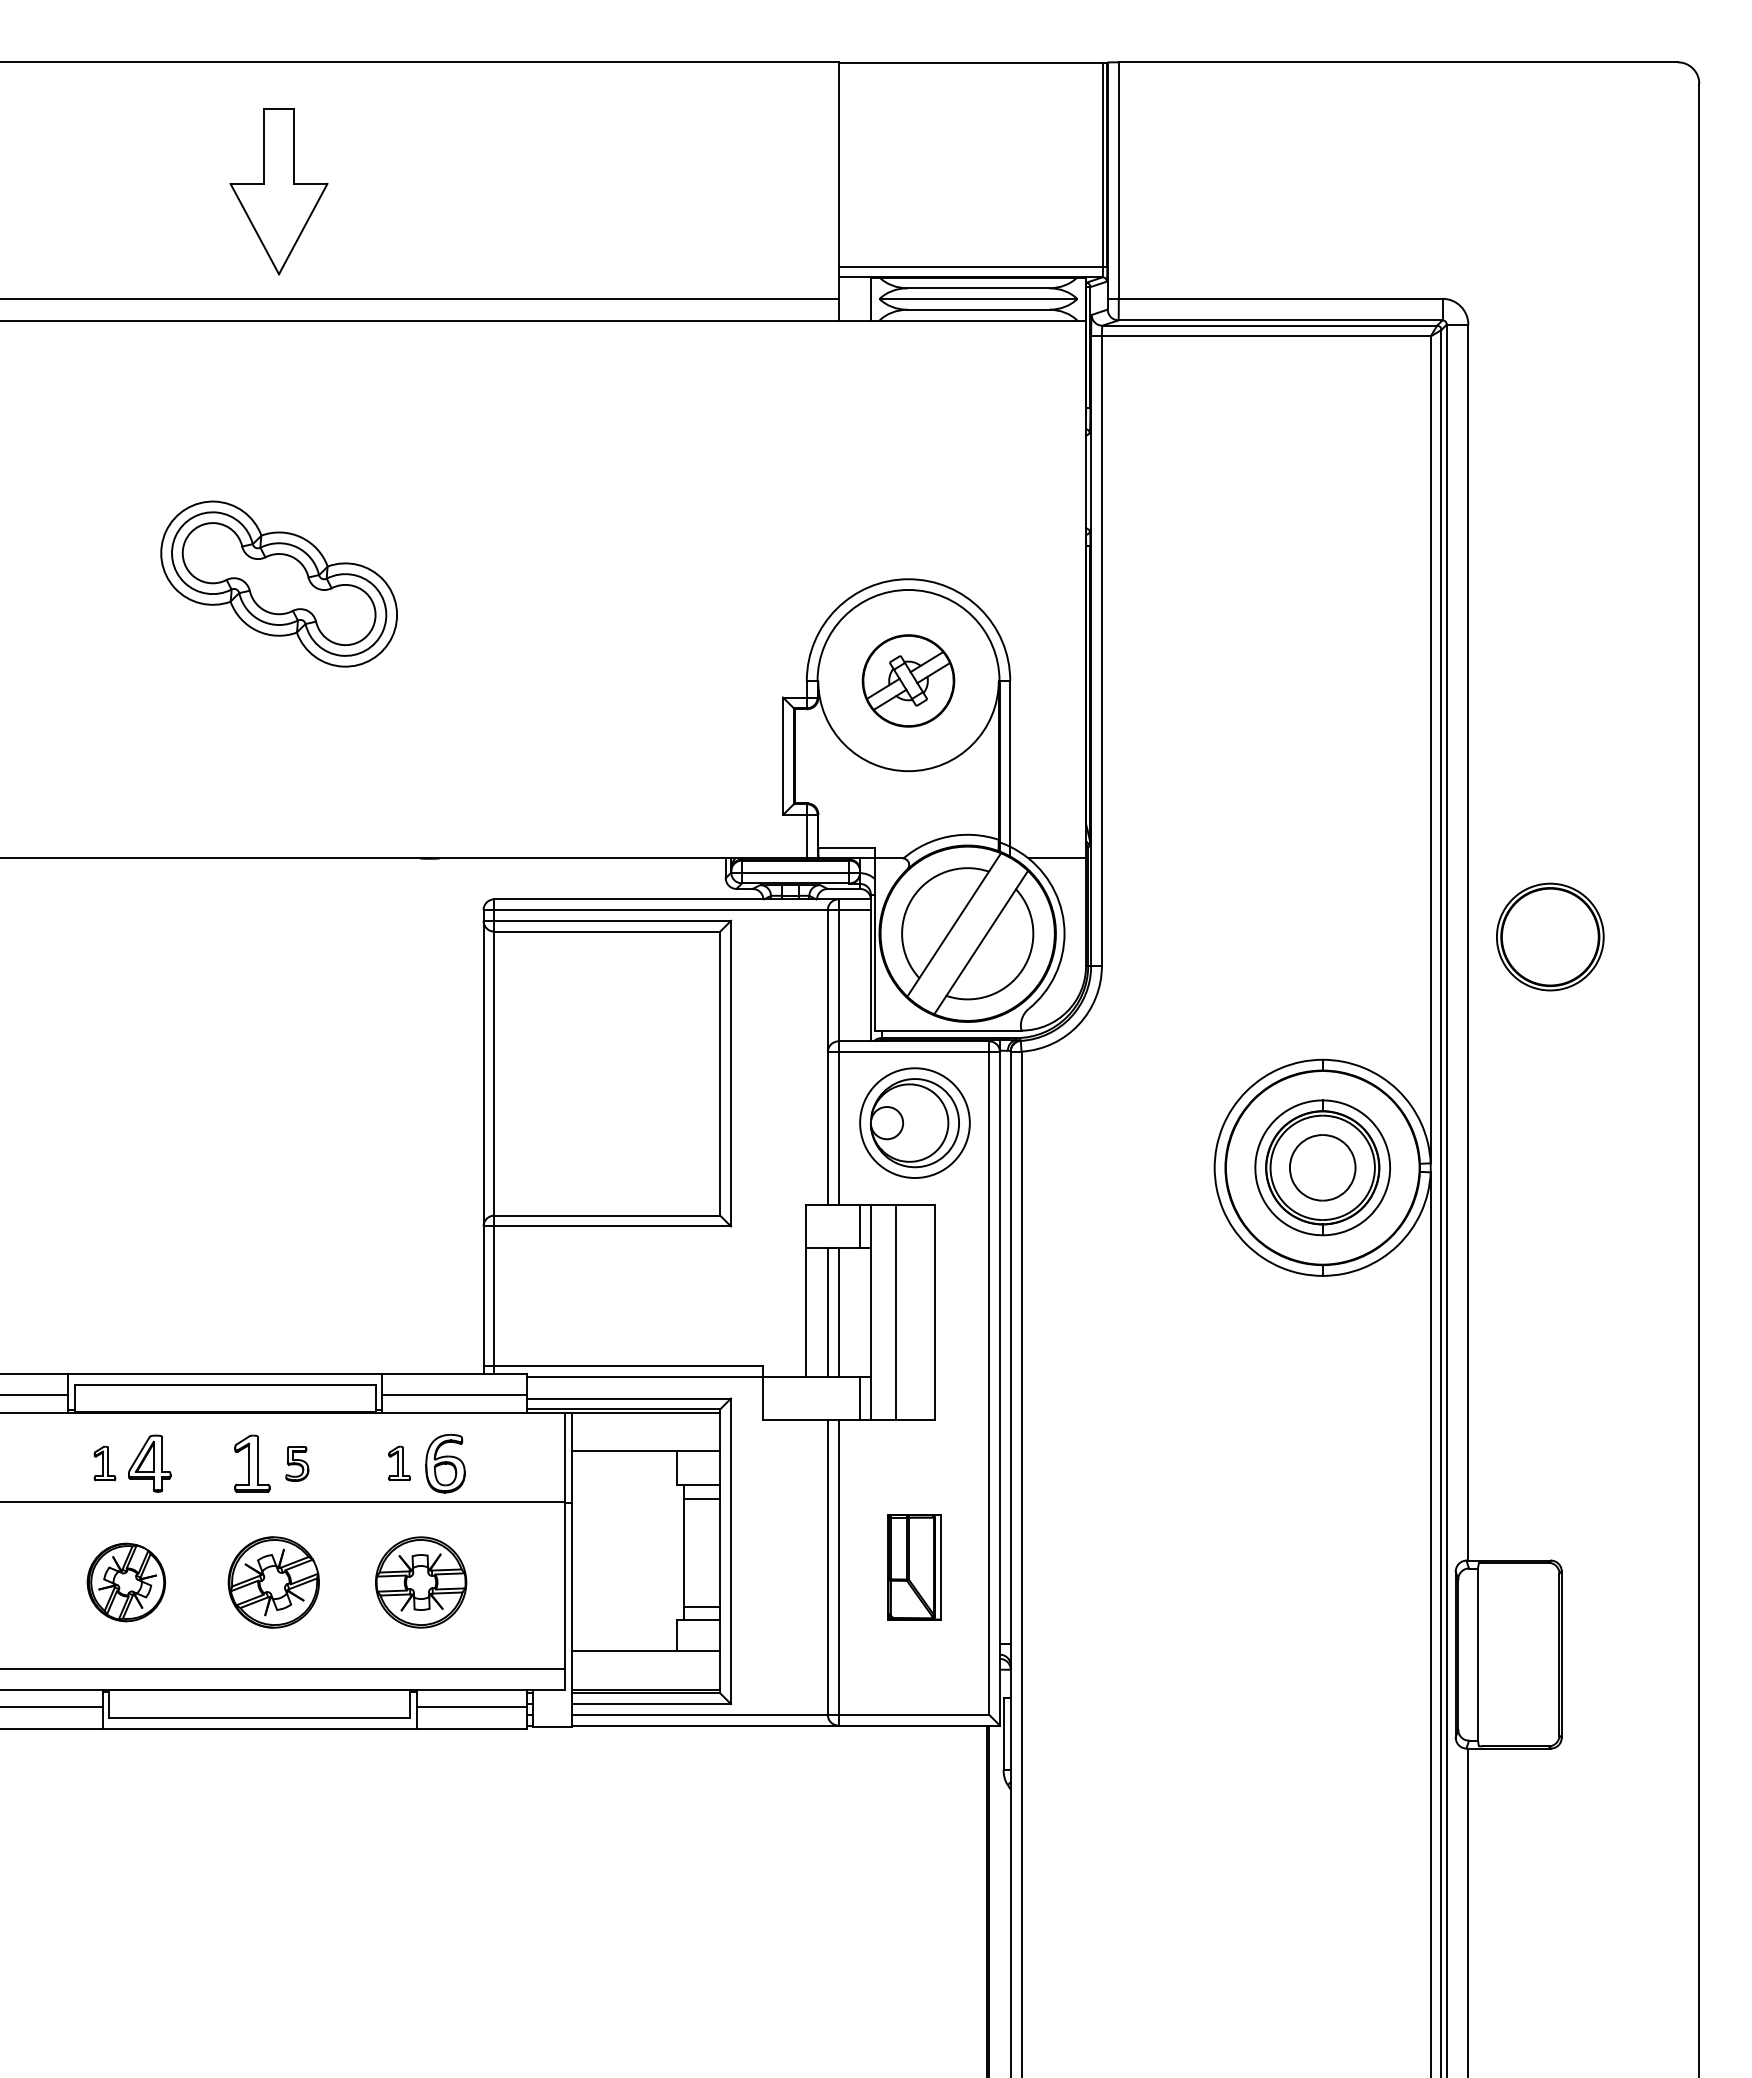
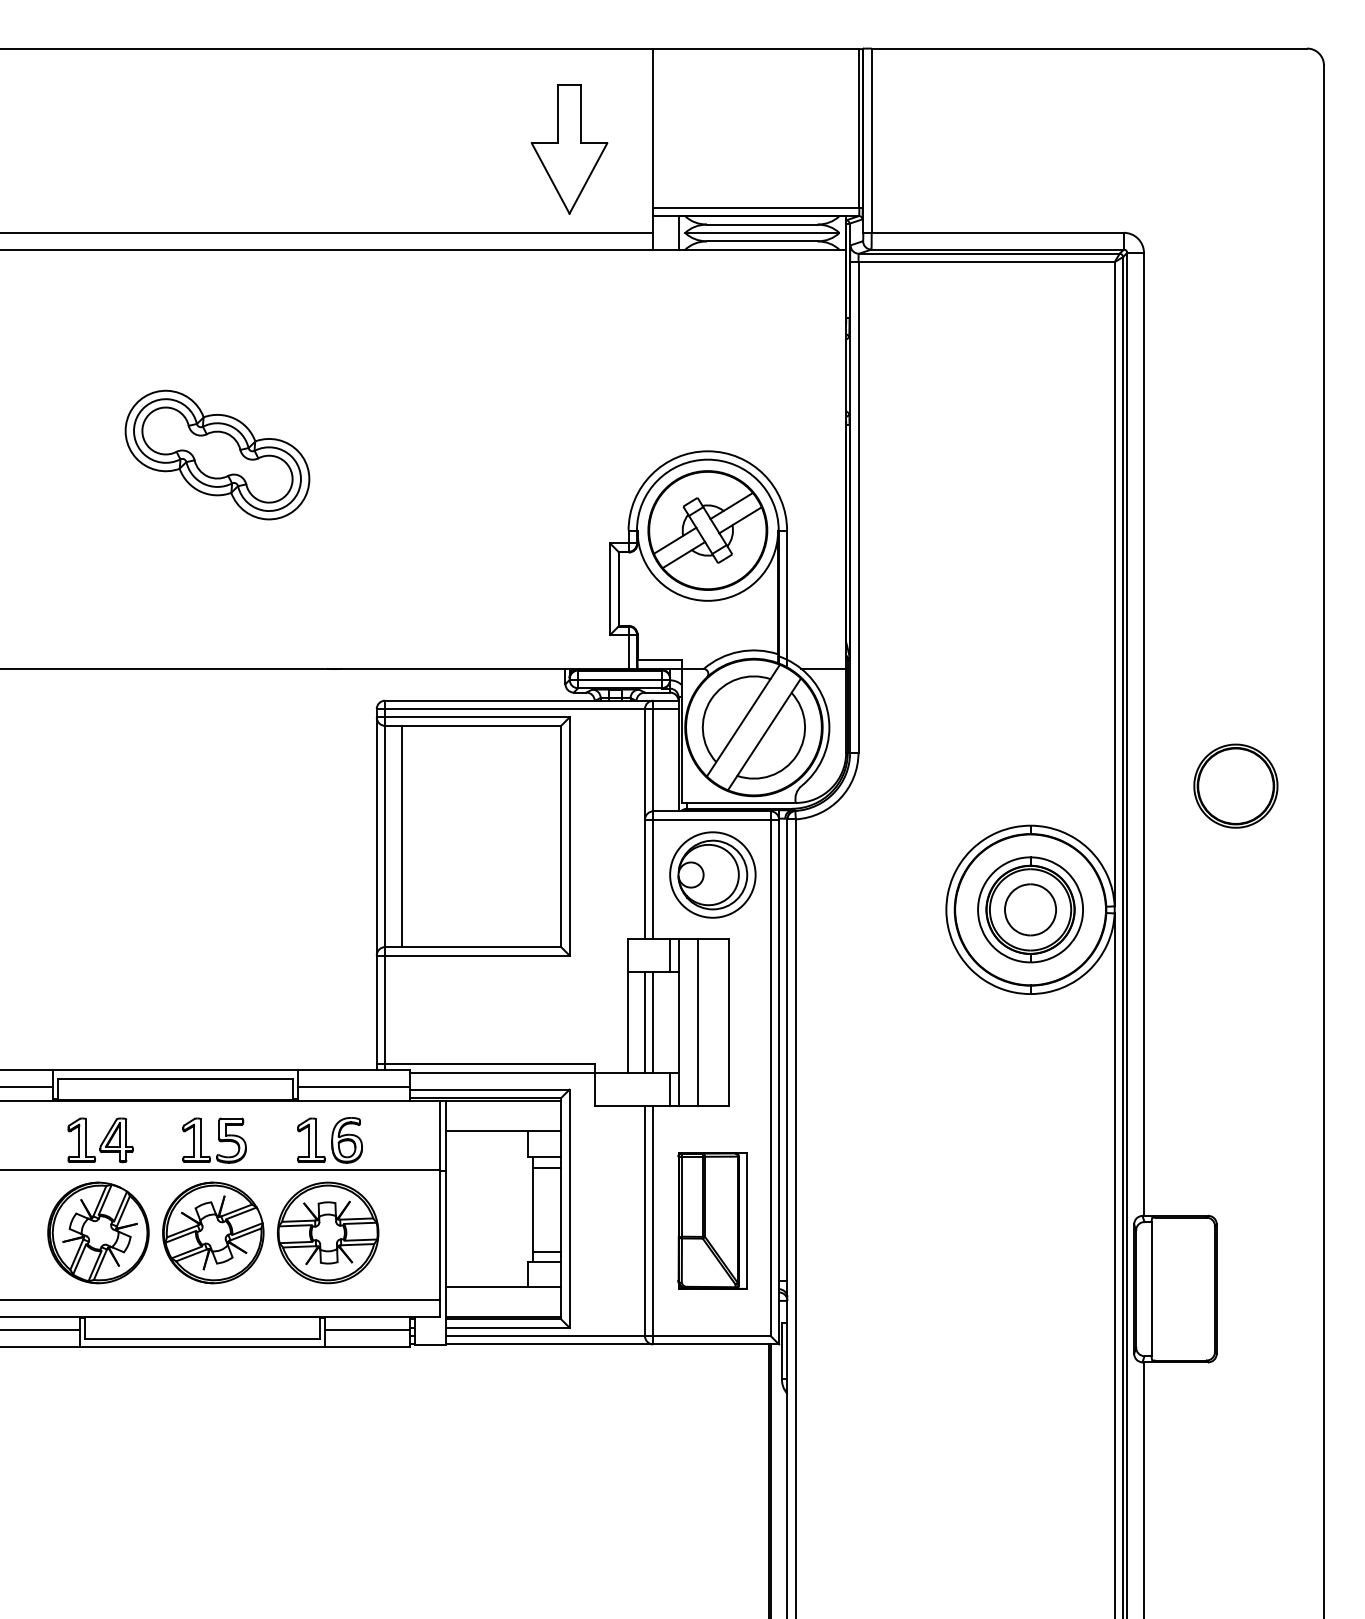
part: (278, 191) -> (569, 149), moved
part: (908, 680) -> (707, 530), size x1.67
part: (1550, 936) -> (1236, 785), moved
line: (515, 1073) -> (401, 836), added
part: (104, 1463) -> (81, 1140), size x1.67
part: (297, 1463) -> (231, 1140), size x1.67
part: (399, 1463) -> (311, 1140), size x1.67
part: (914, 1567) -> (712, 1221), size x1.67
part: (126, 1582) -> (98, 1232), size x1.67
part: (273, 1582) -> (213, 1232), size x1.43
part: (420, 1582) -> (327, 1232), size x1.43

